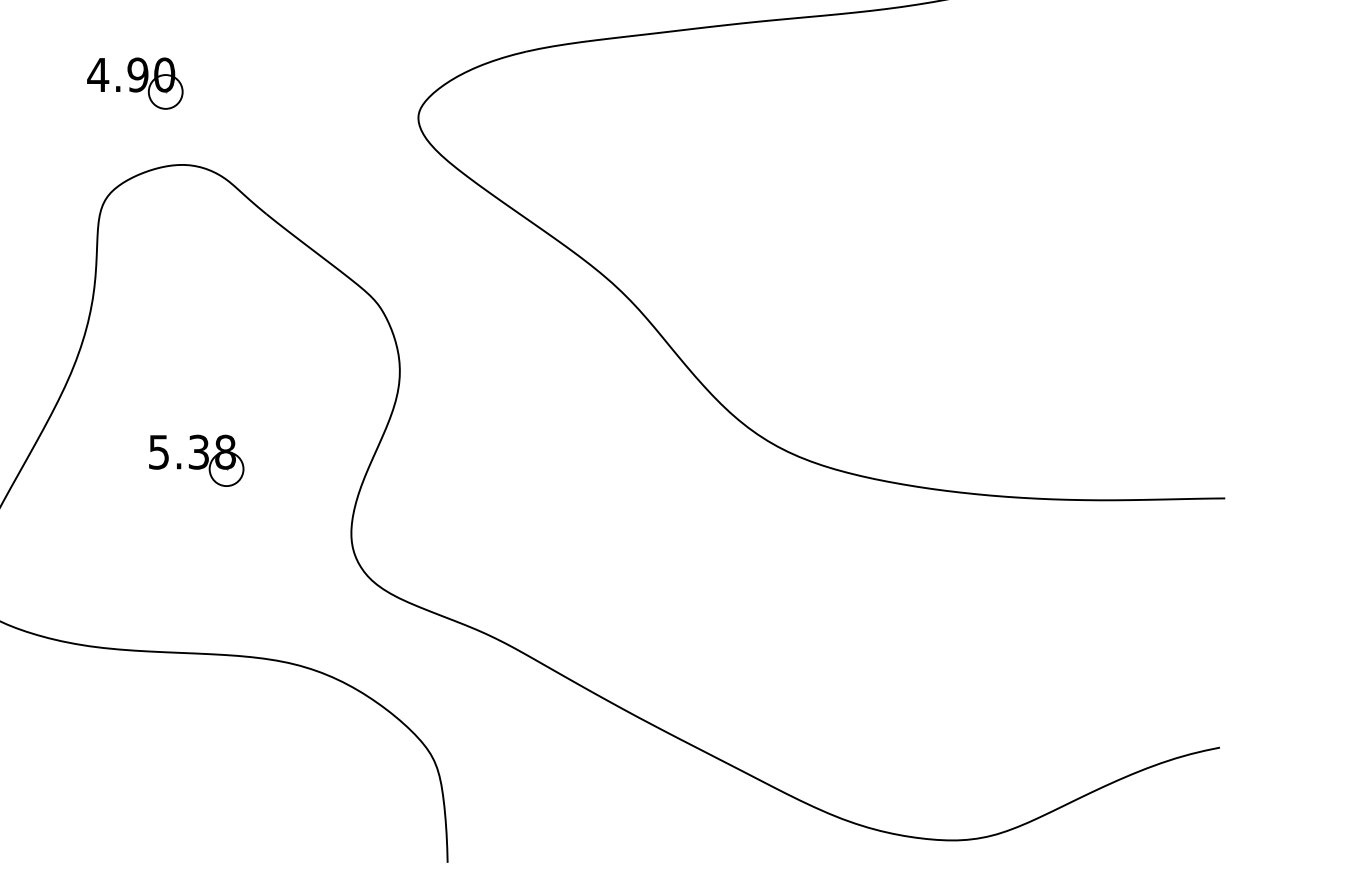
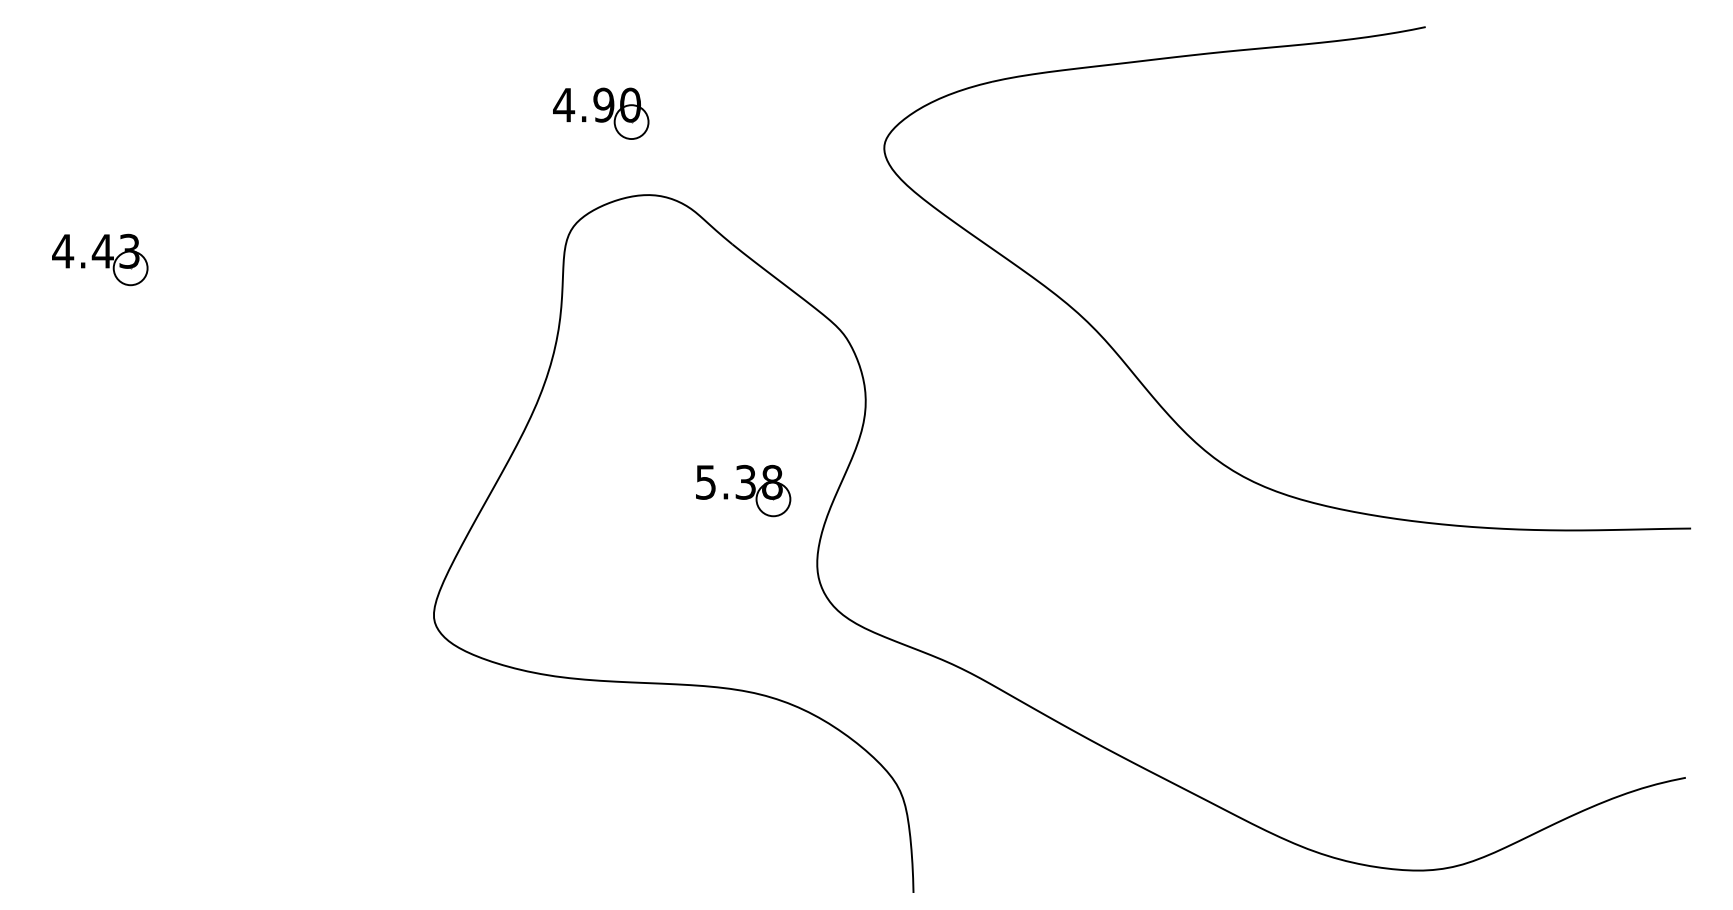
part: (196, 461) -> (743, 491), moved

